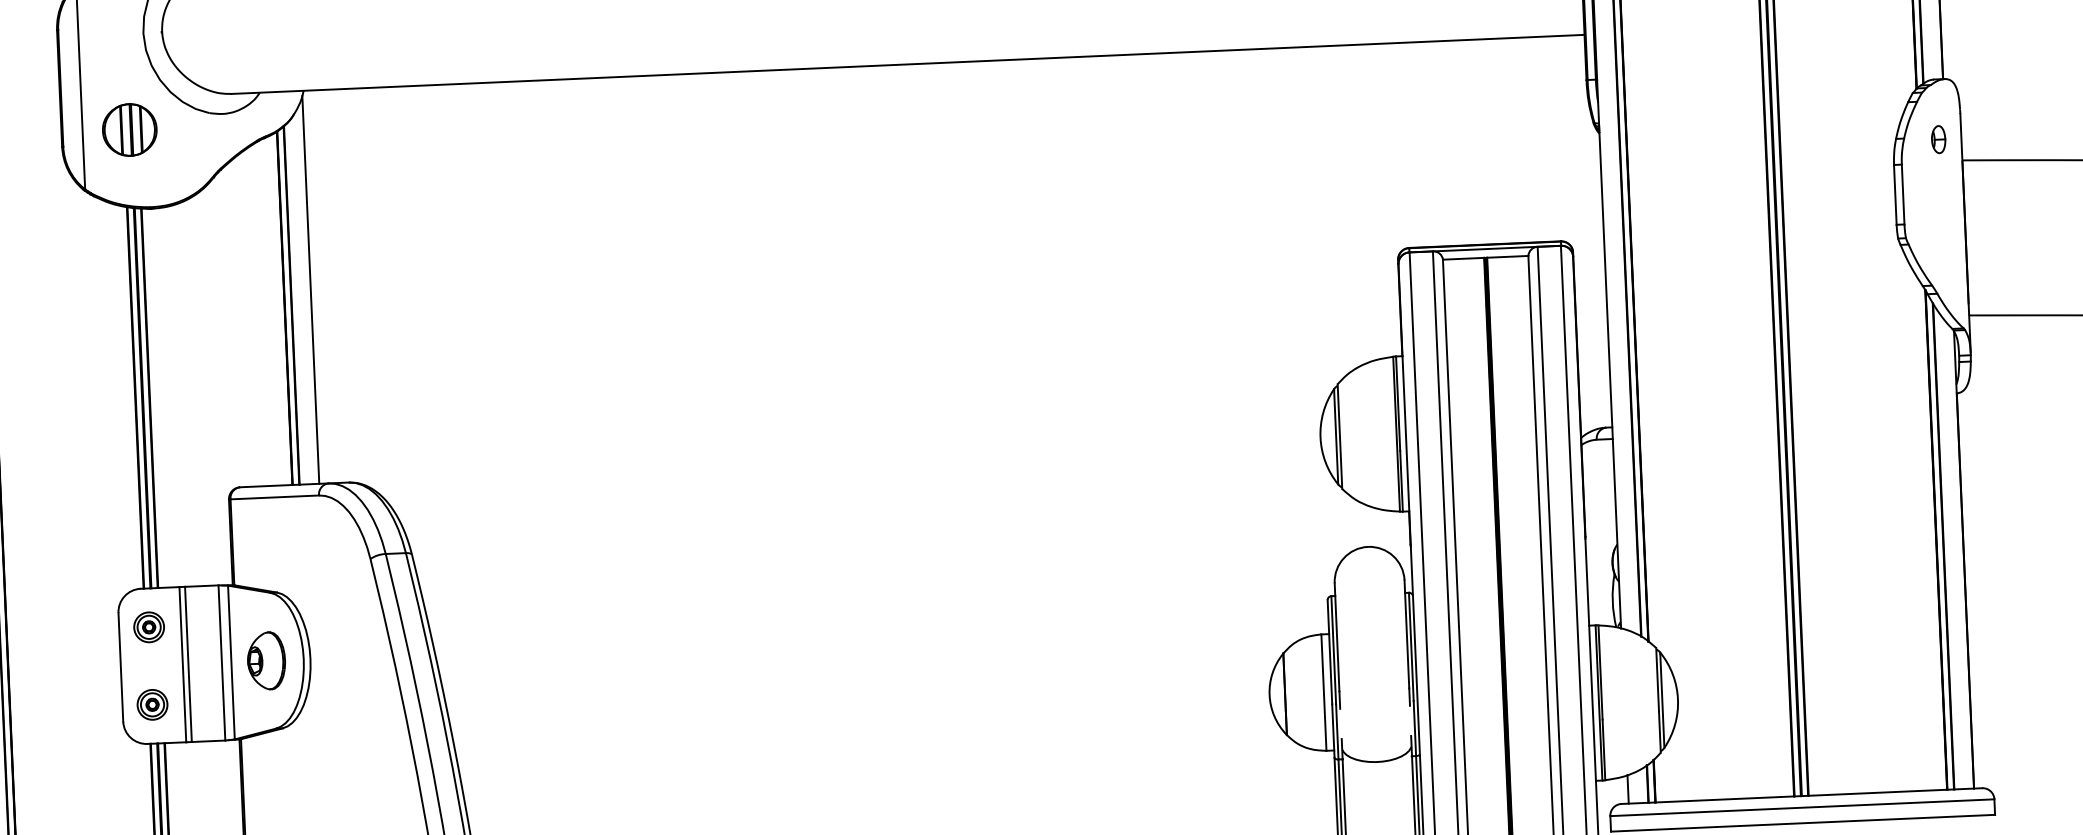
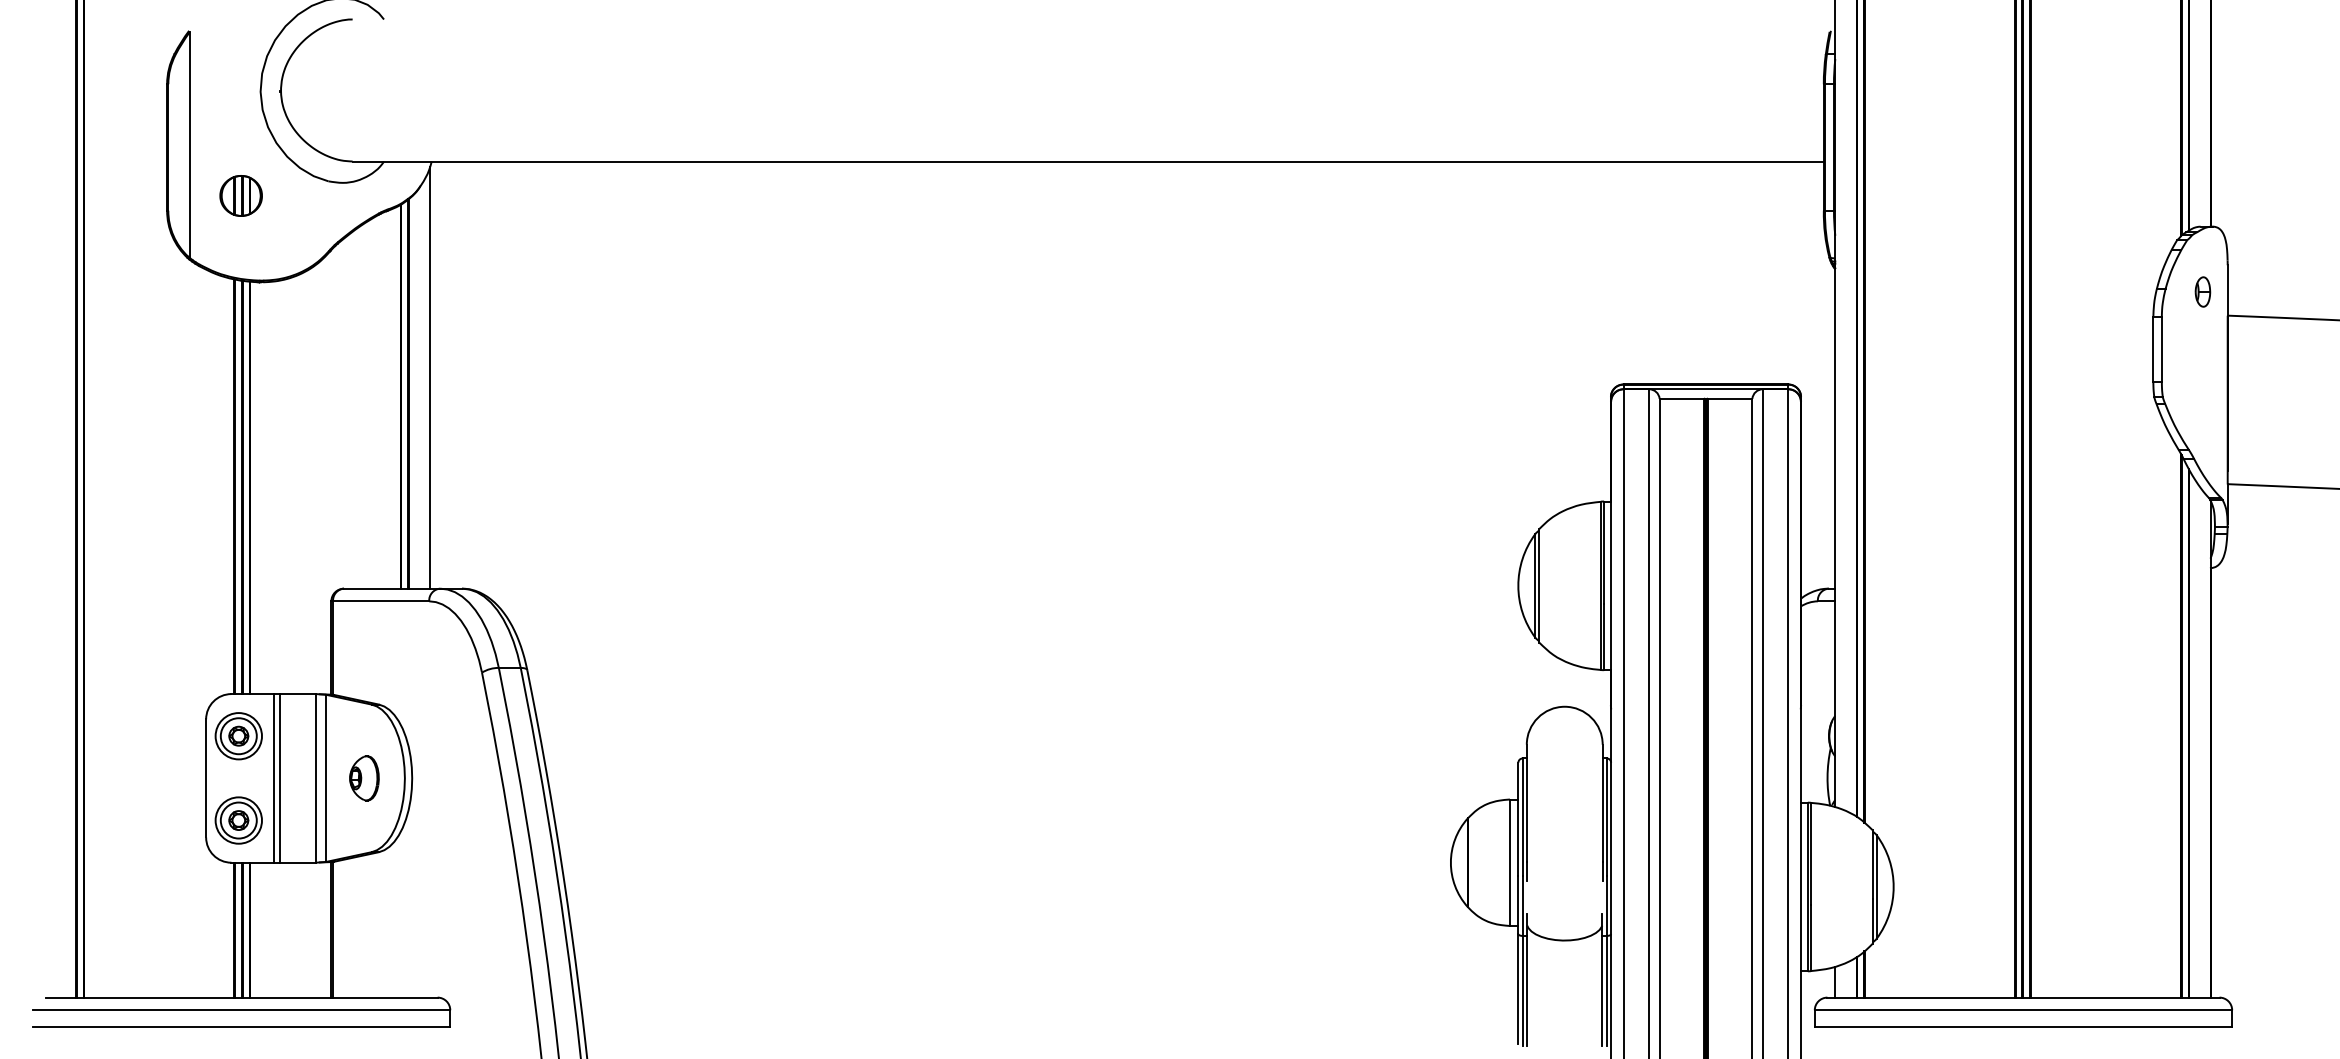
part: (129, 129) -> (240, 195), size x0.71
part: (148, 627) -> (238, 736), size x1.43
part: (266, 661) -> (364, 778), size x0.71
part: (152, 704) -> (238, 820), size x1.43

